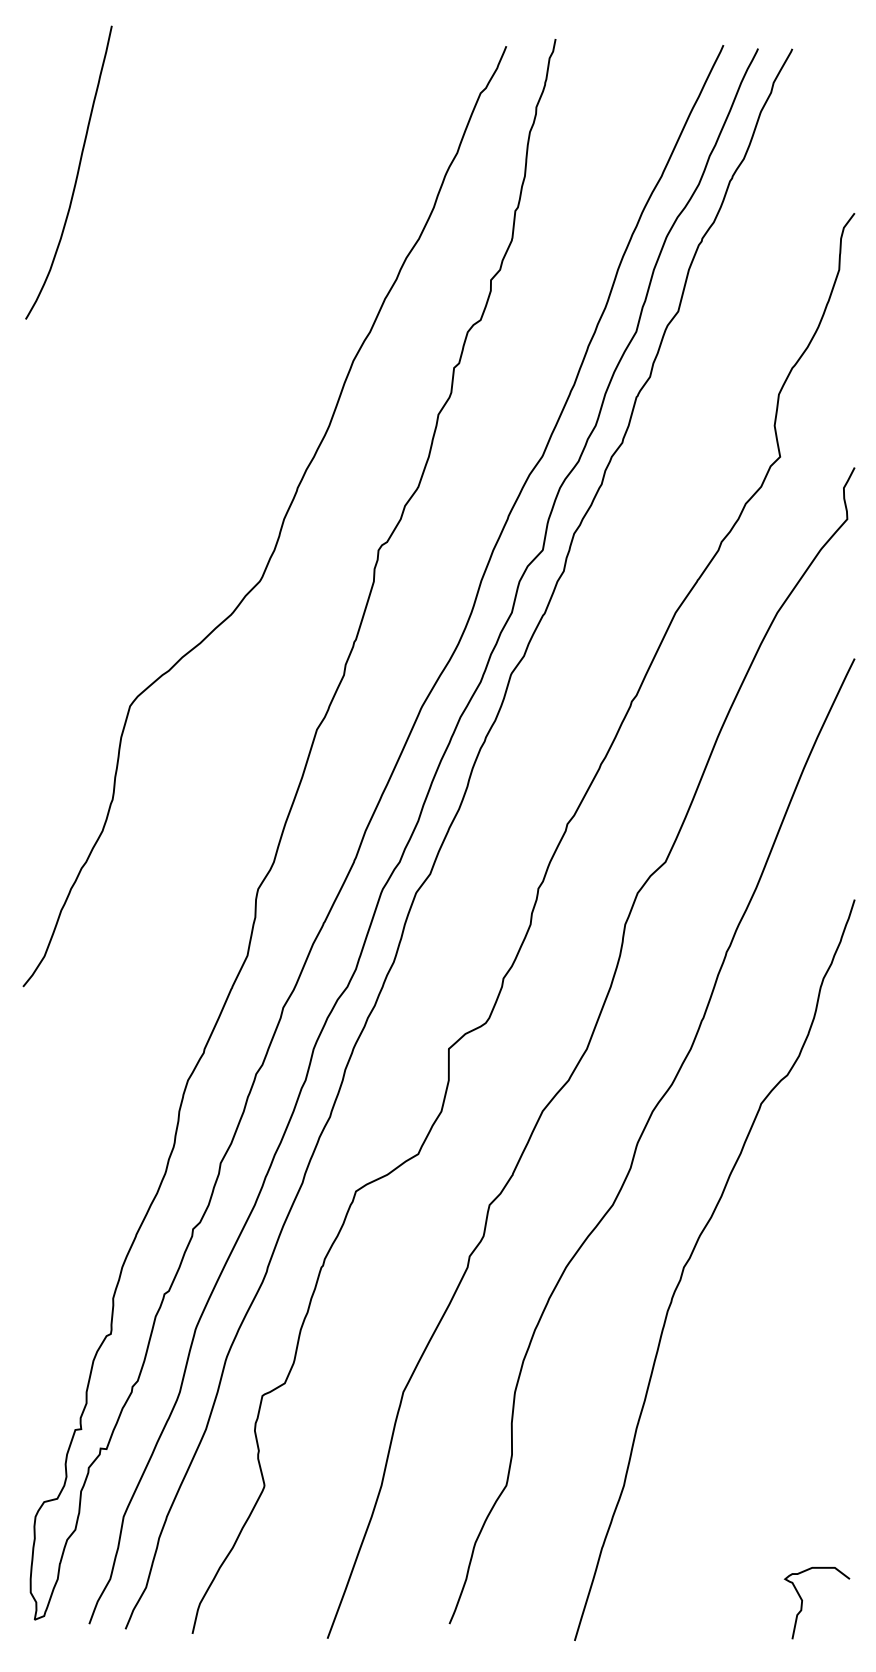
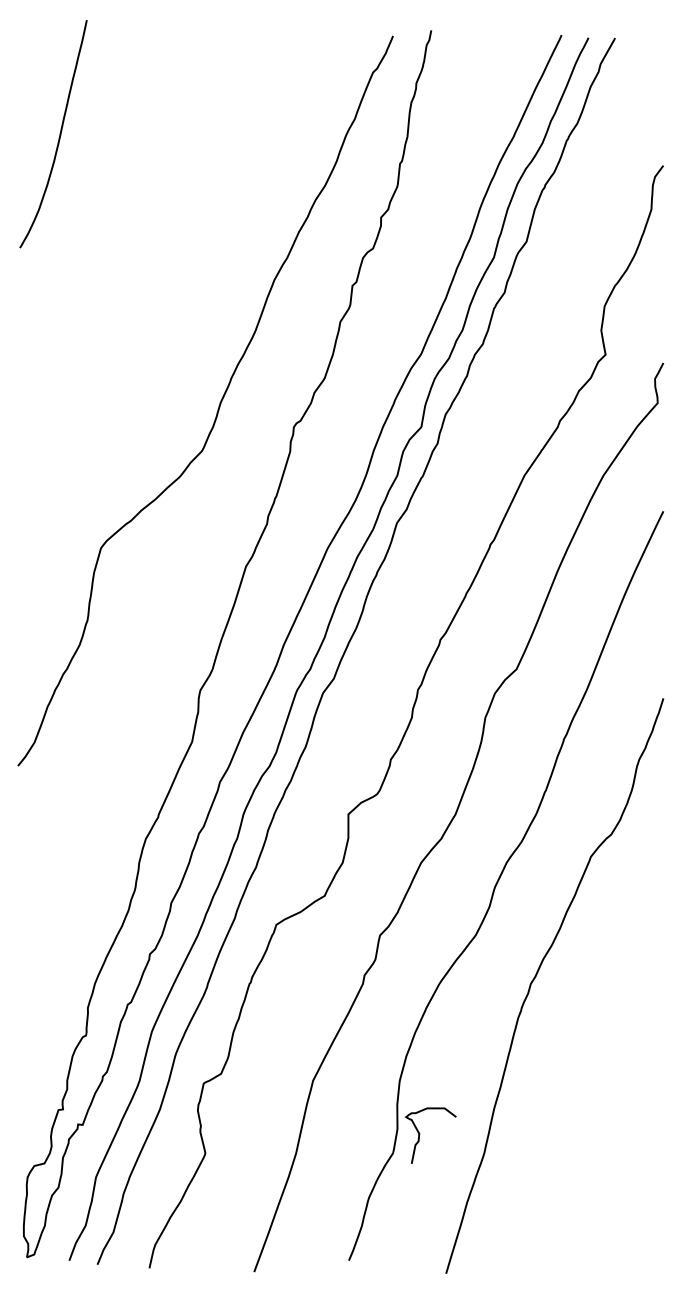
curve: (802, 1603) -> (419, 1136), moved

